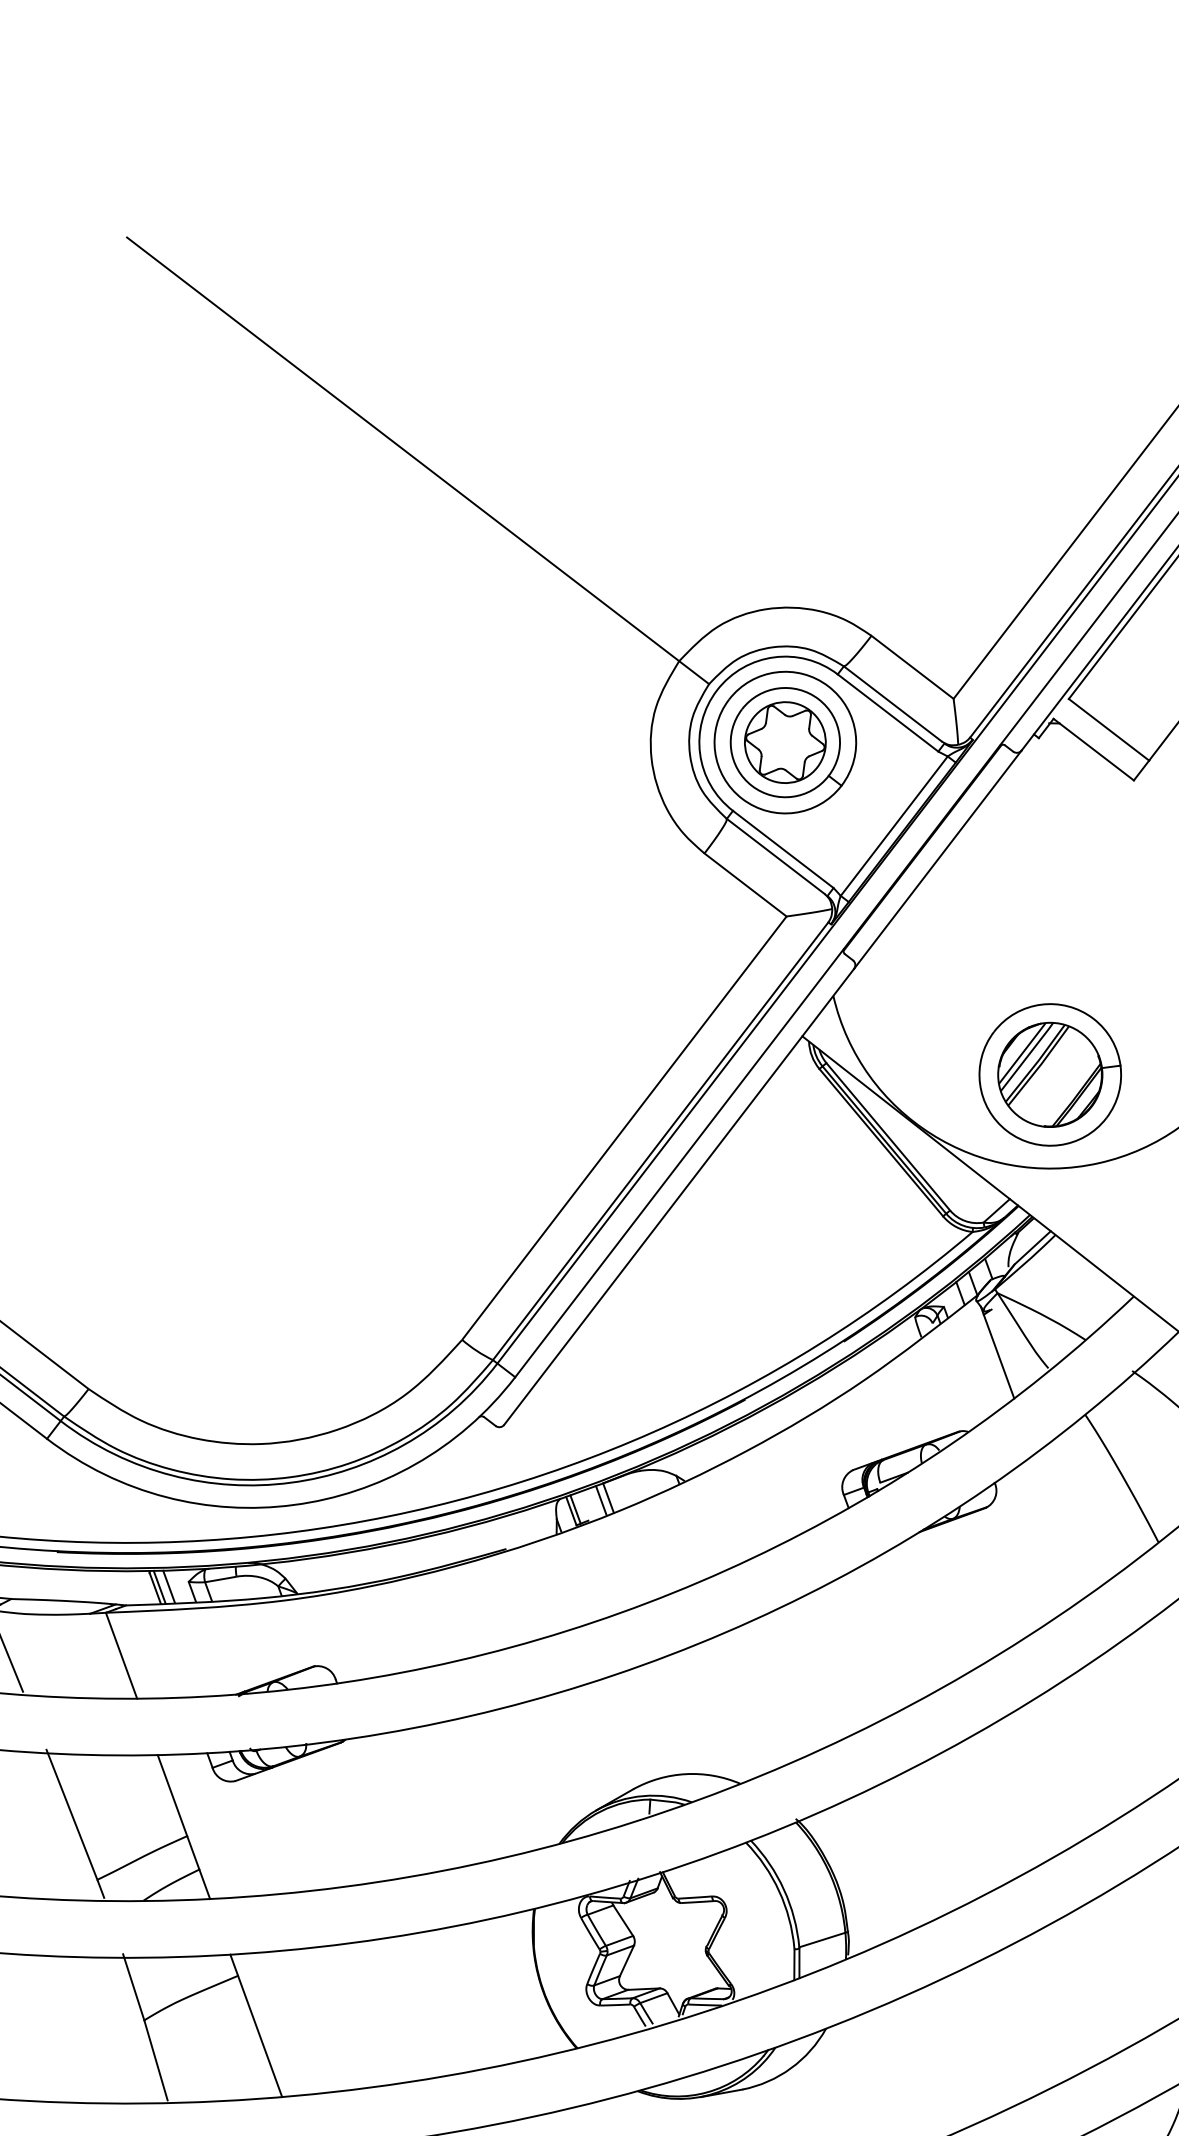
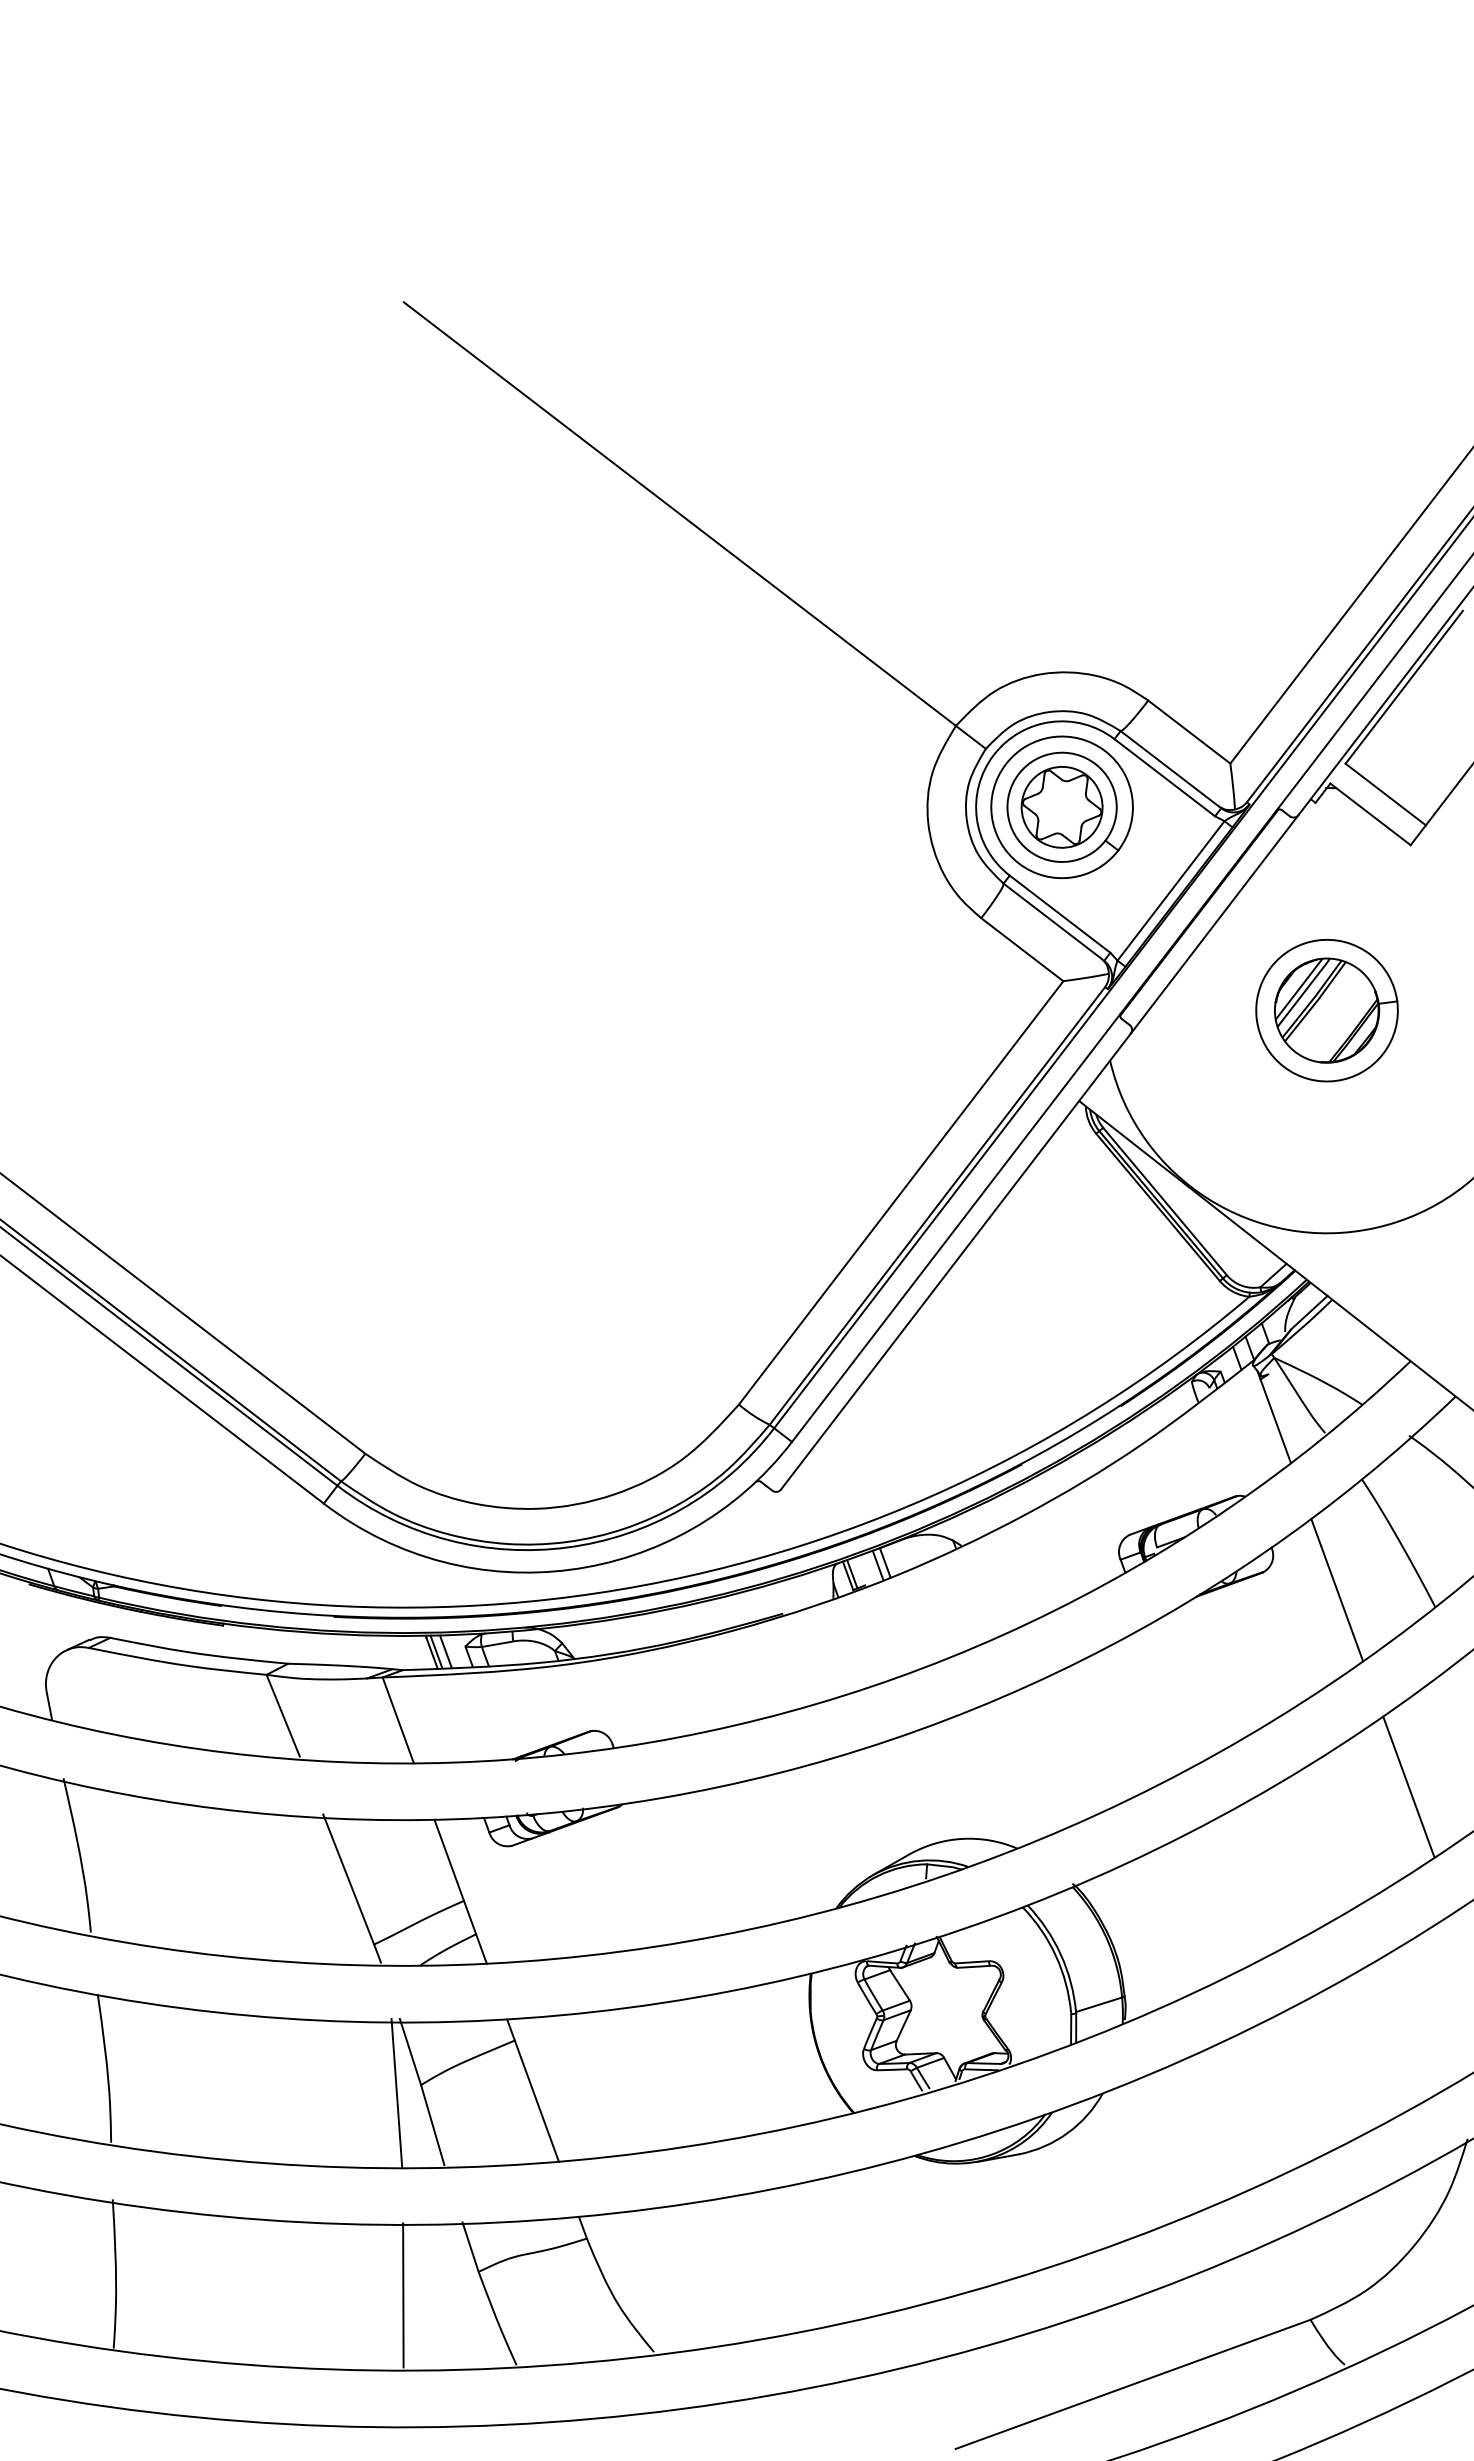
part: (1049, 1074) -> (1326, 1010), moved
line: (1060, 1524) -> (1337, 1589), added
line: (1131, 1721) -> (1408, 1786), added
line: (119, 2028) -> (396, 2093), added

